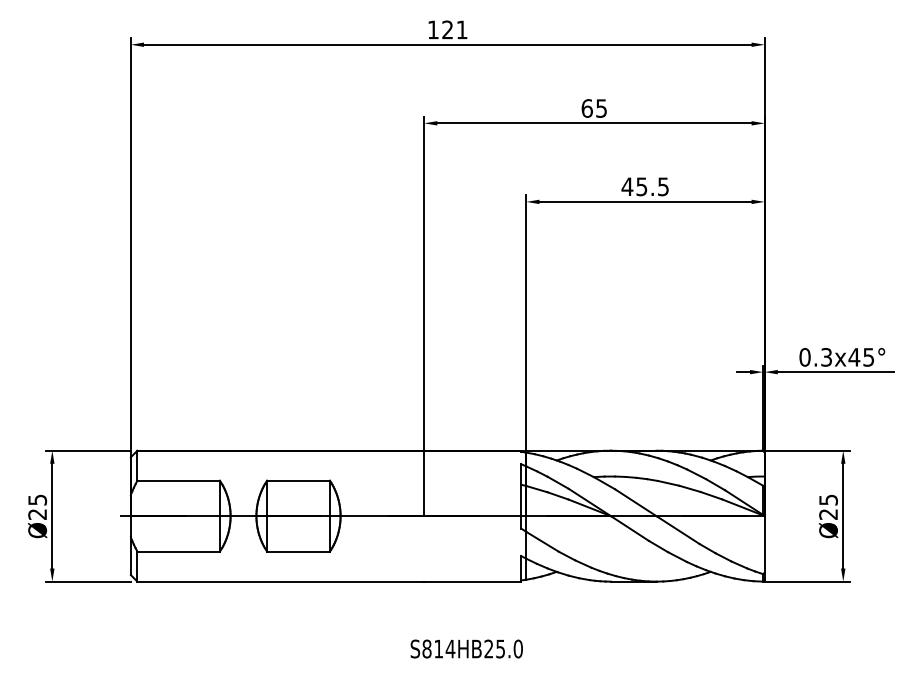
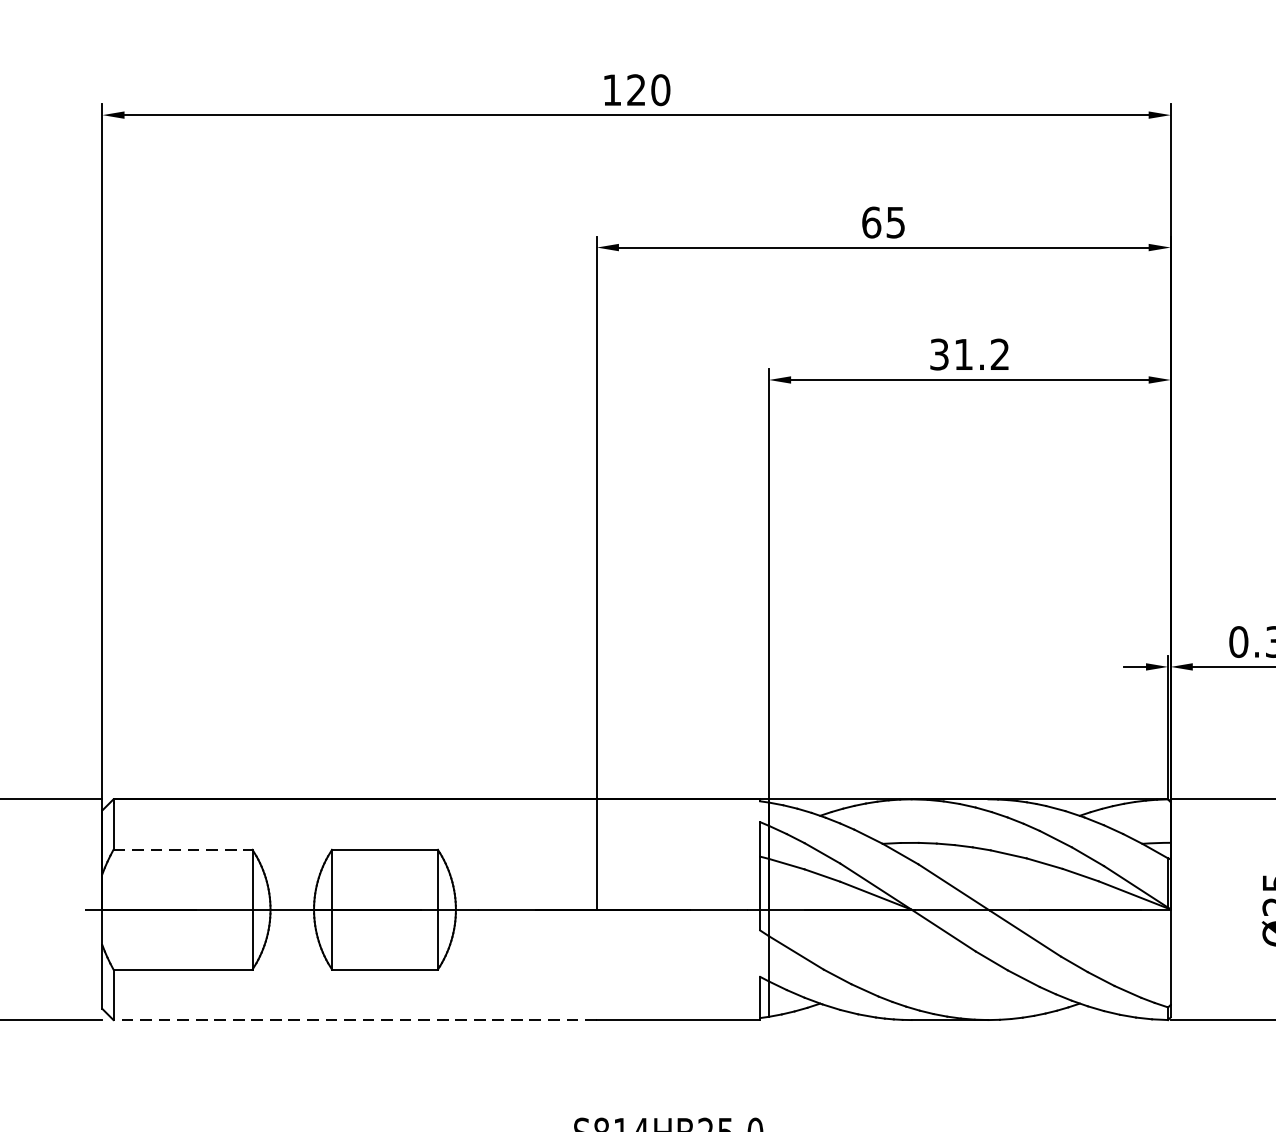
text: (461, 29) -> (659, 89), 121 -> 120
text: (644, 186) -> (968, 354), 45.5 -> 31.2
line: (179, 480) -> (184, 849), solid -> dashed
line: (280, 581) -> (354, 1019), solid -> dashed

